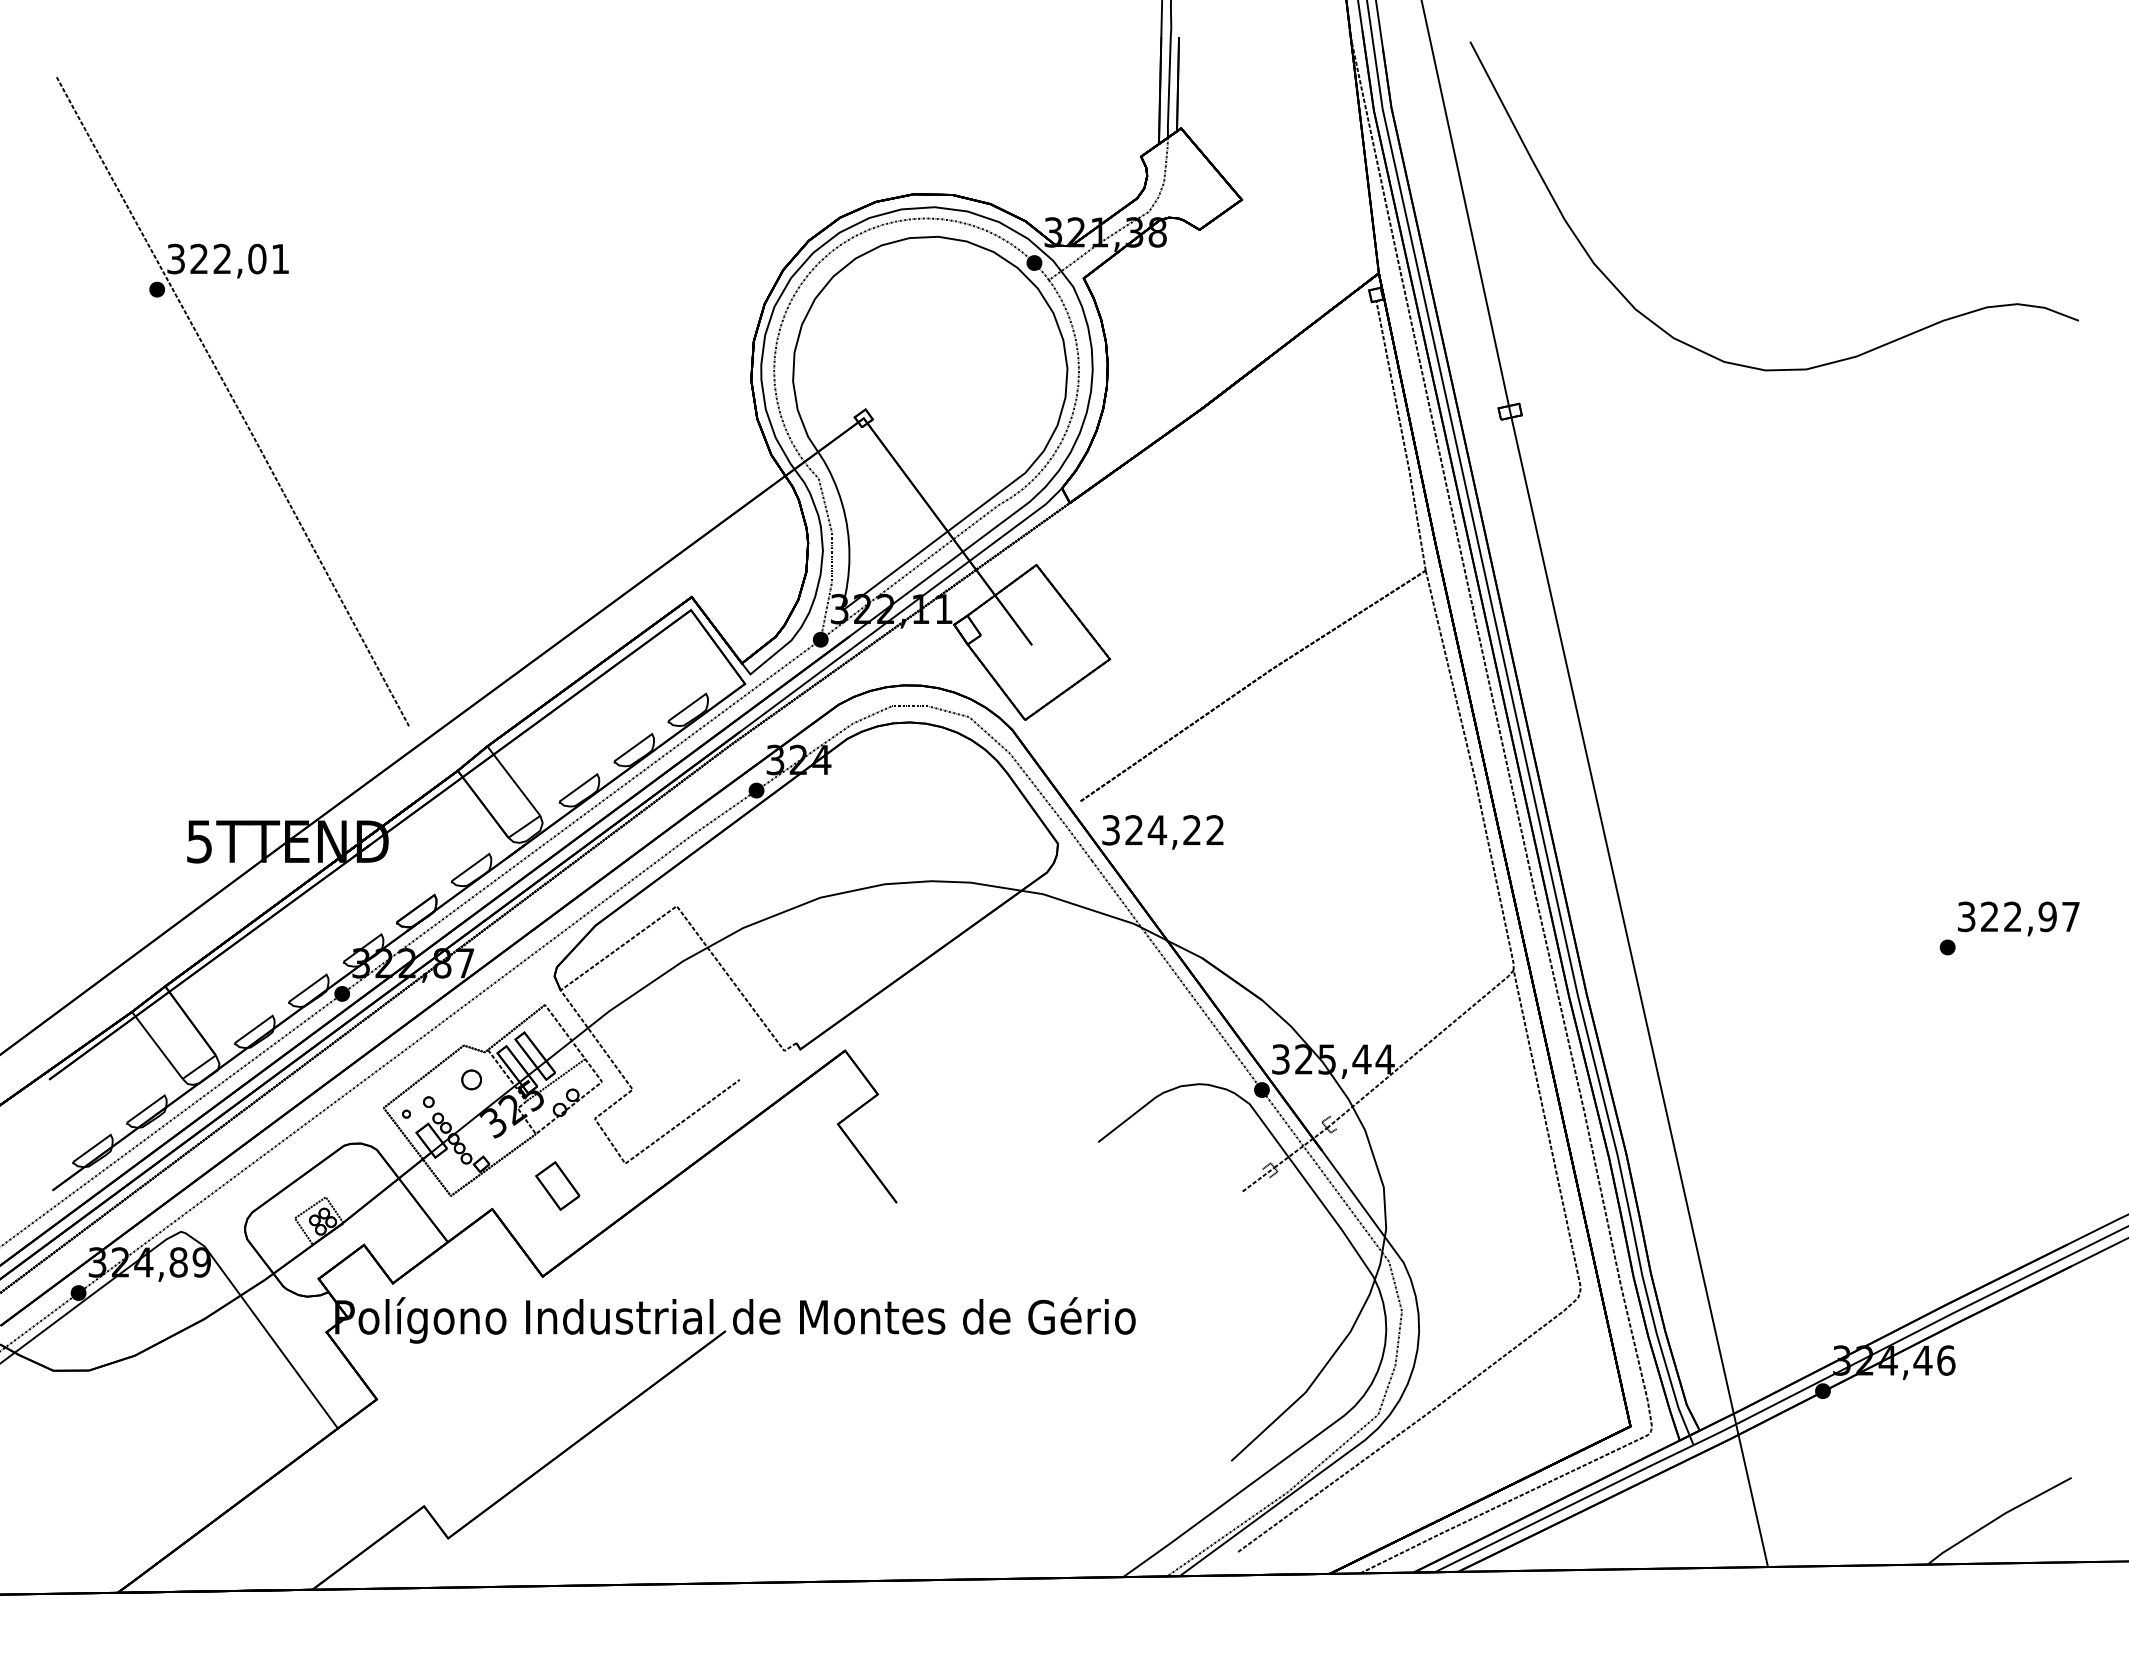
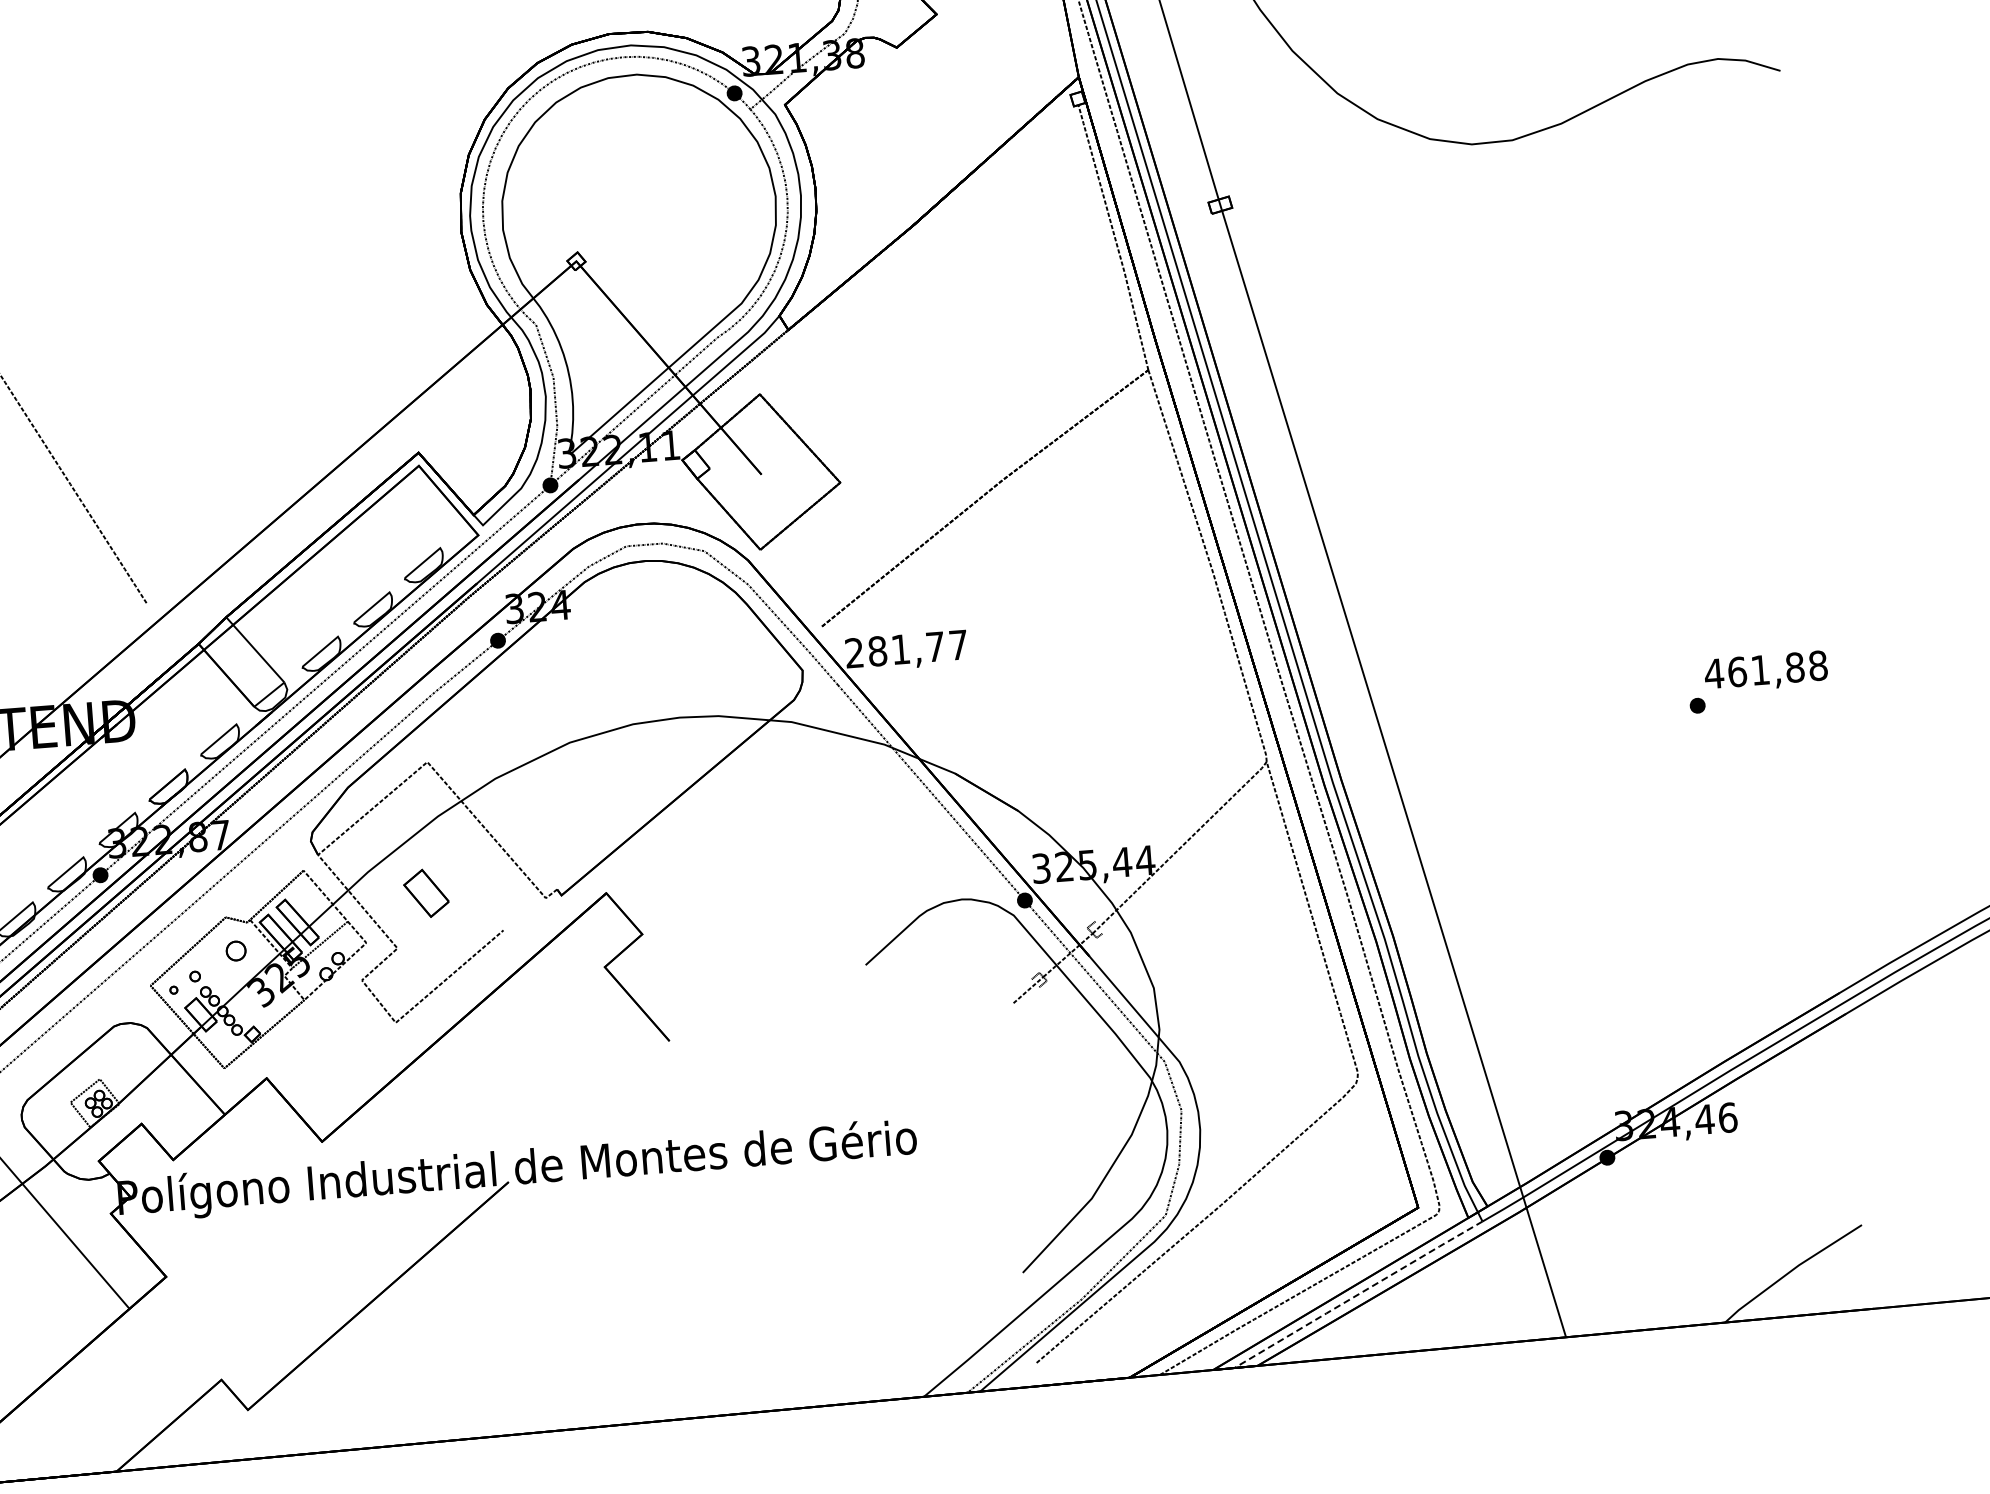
text: (1162, 830) -> (905, 649), 324,22 -> 281,77
text: (2018, 916) -> (1765, 669), 322,97 -> 461,88
part: (557, 1185) -> (426, 892), moved
line: (1564, 1508) -> (1358, 1294), solid -> dashed

